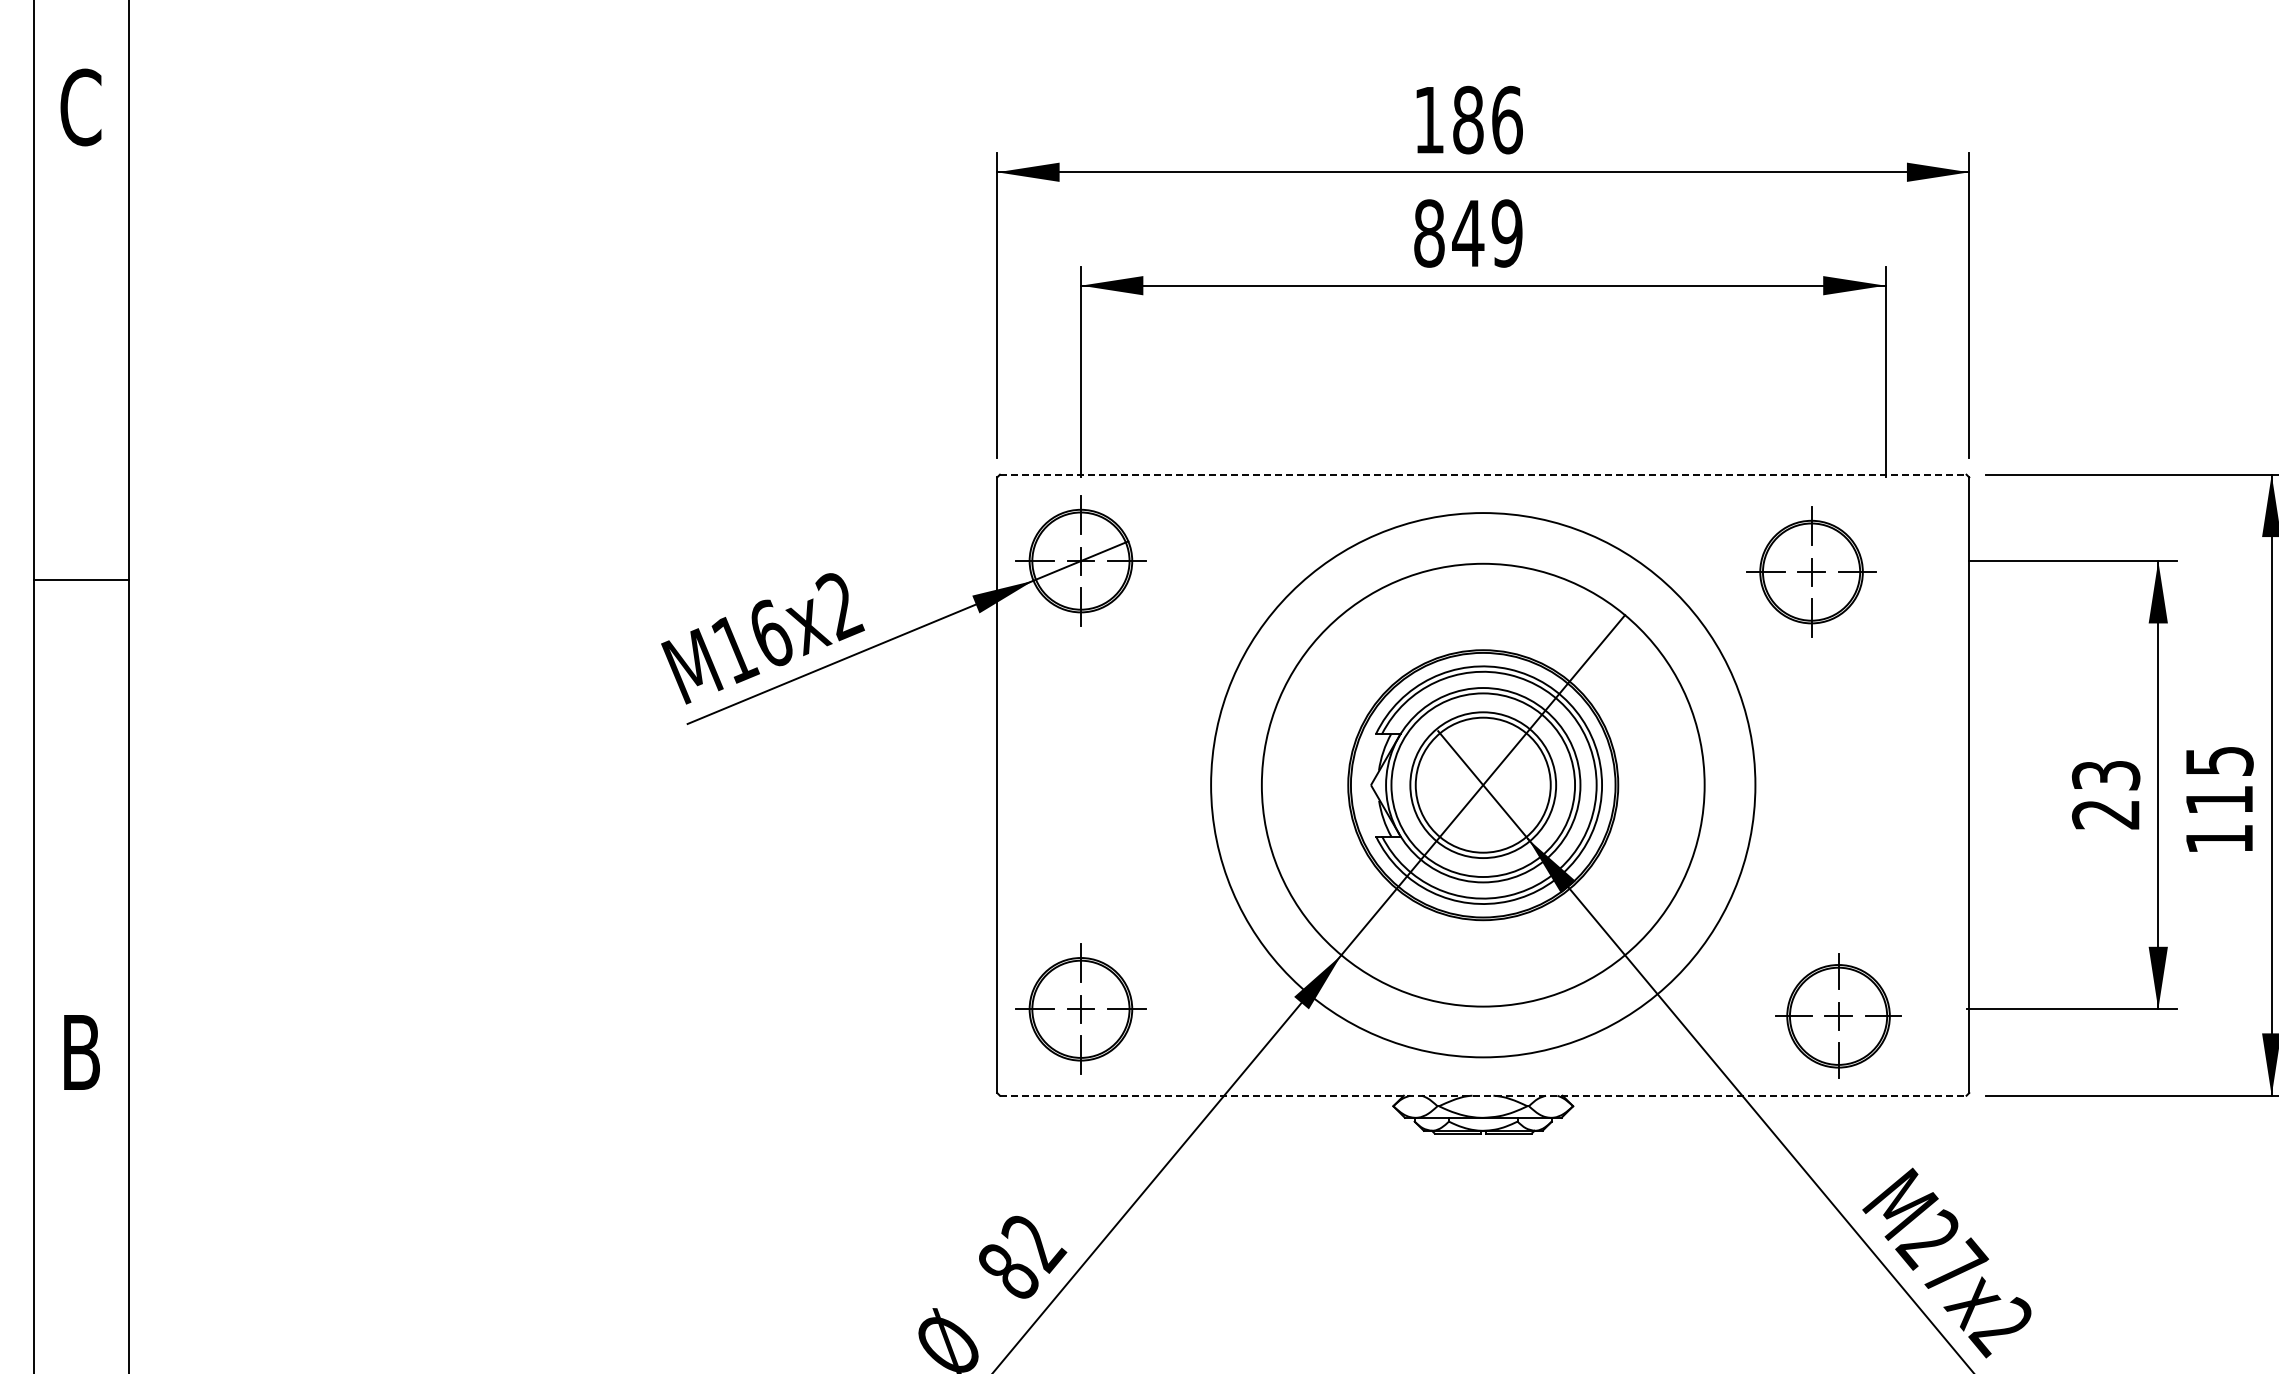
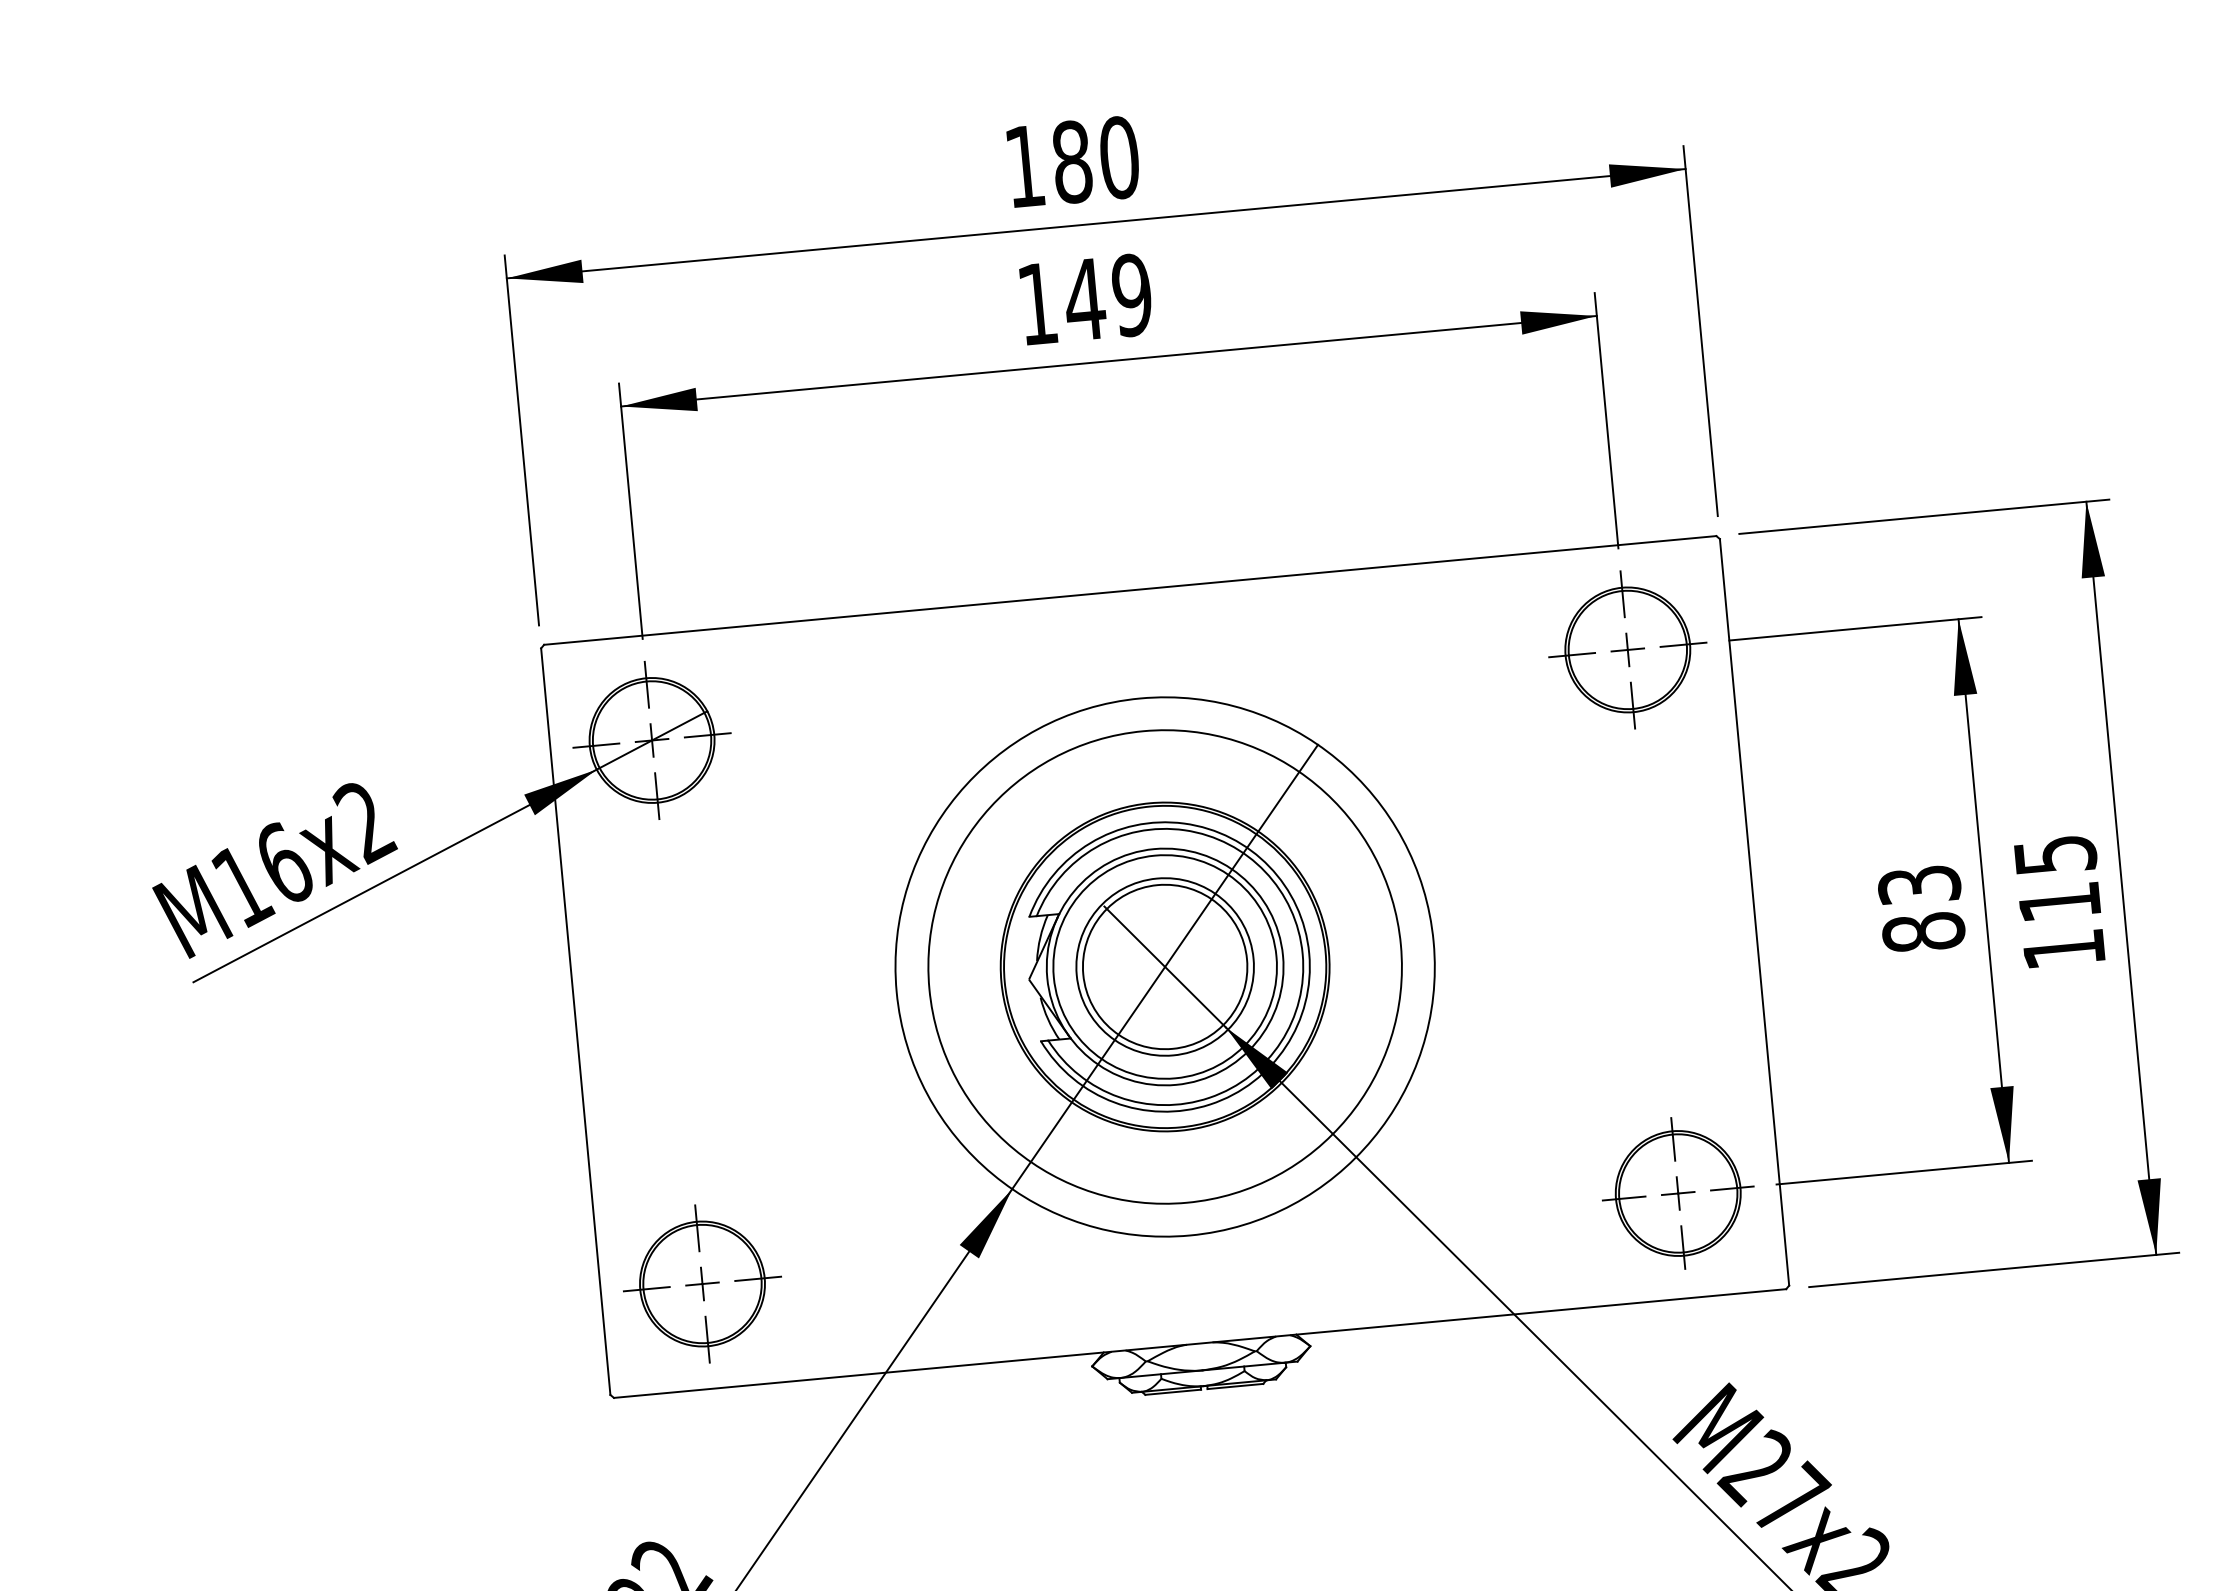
text: (1507, 119) -> (1119, 156), 186 -> 180
text: (1429, 233) -> (1037, 303), 849 -> 149
line: (1483, 474) -> (1130, 590), dashed -> solid
part: (1811, 571) -> (1627, 649), moved
circle: (1482, 784) -> (1164, 966), size x0.71
text: (2105, 814) -> (1923, 932), 23 -> 83
part: (1838, 1015) -> (1678, 1192), moved
line: (1483, 1095) -> (1200, 1343), dashed -> solid

